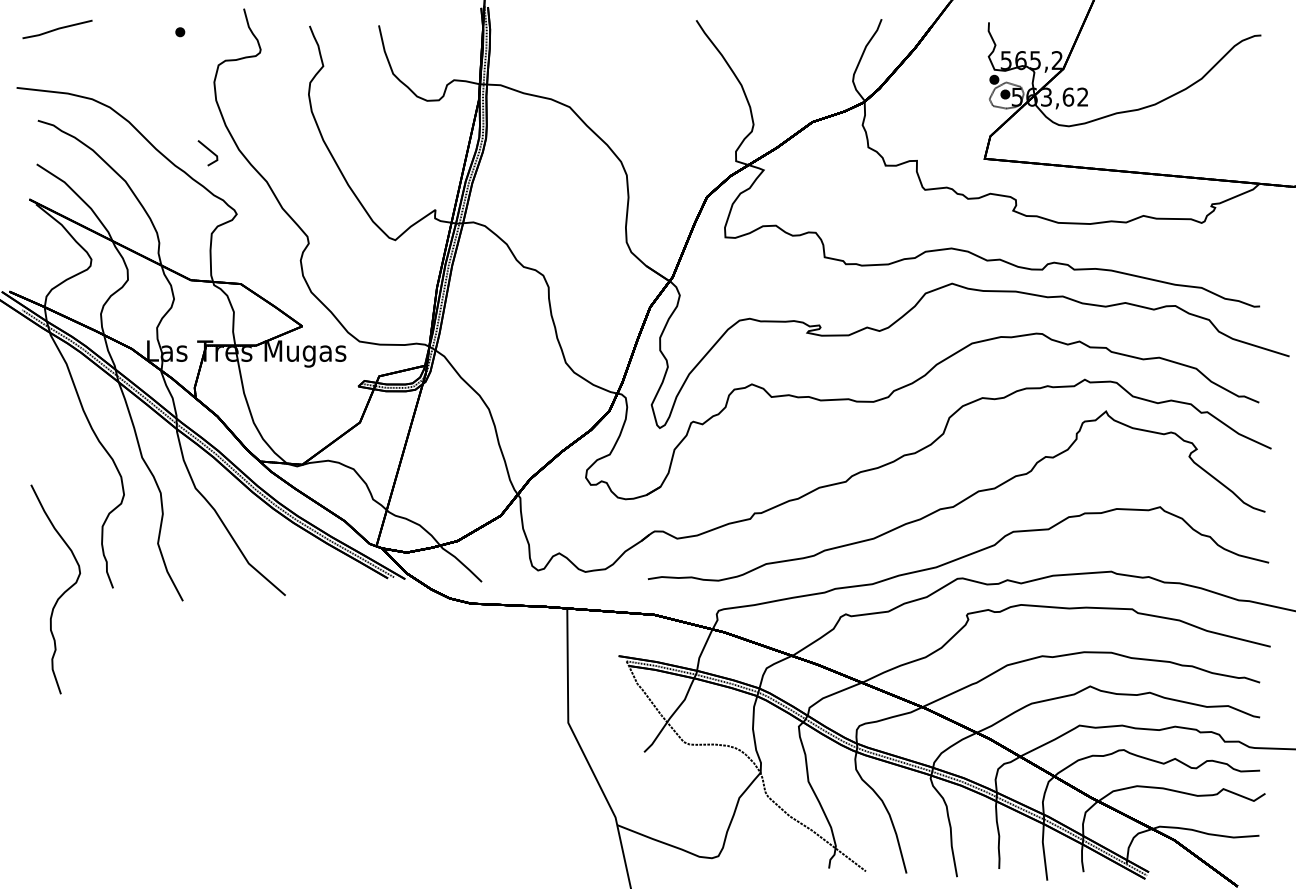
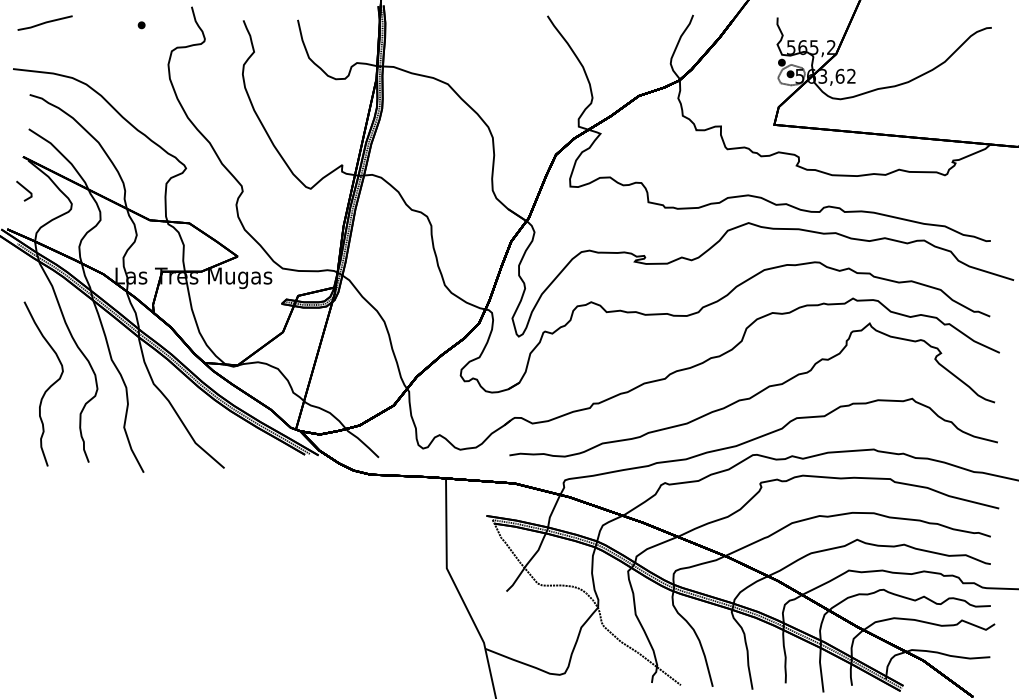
line: (209, 151) -> (25, 189), moved
curve: (61, 594) -> (48, 388), moved

